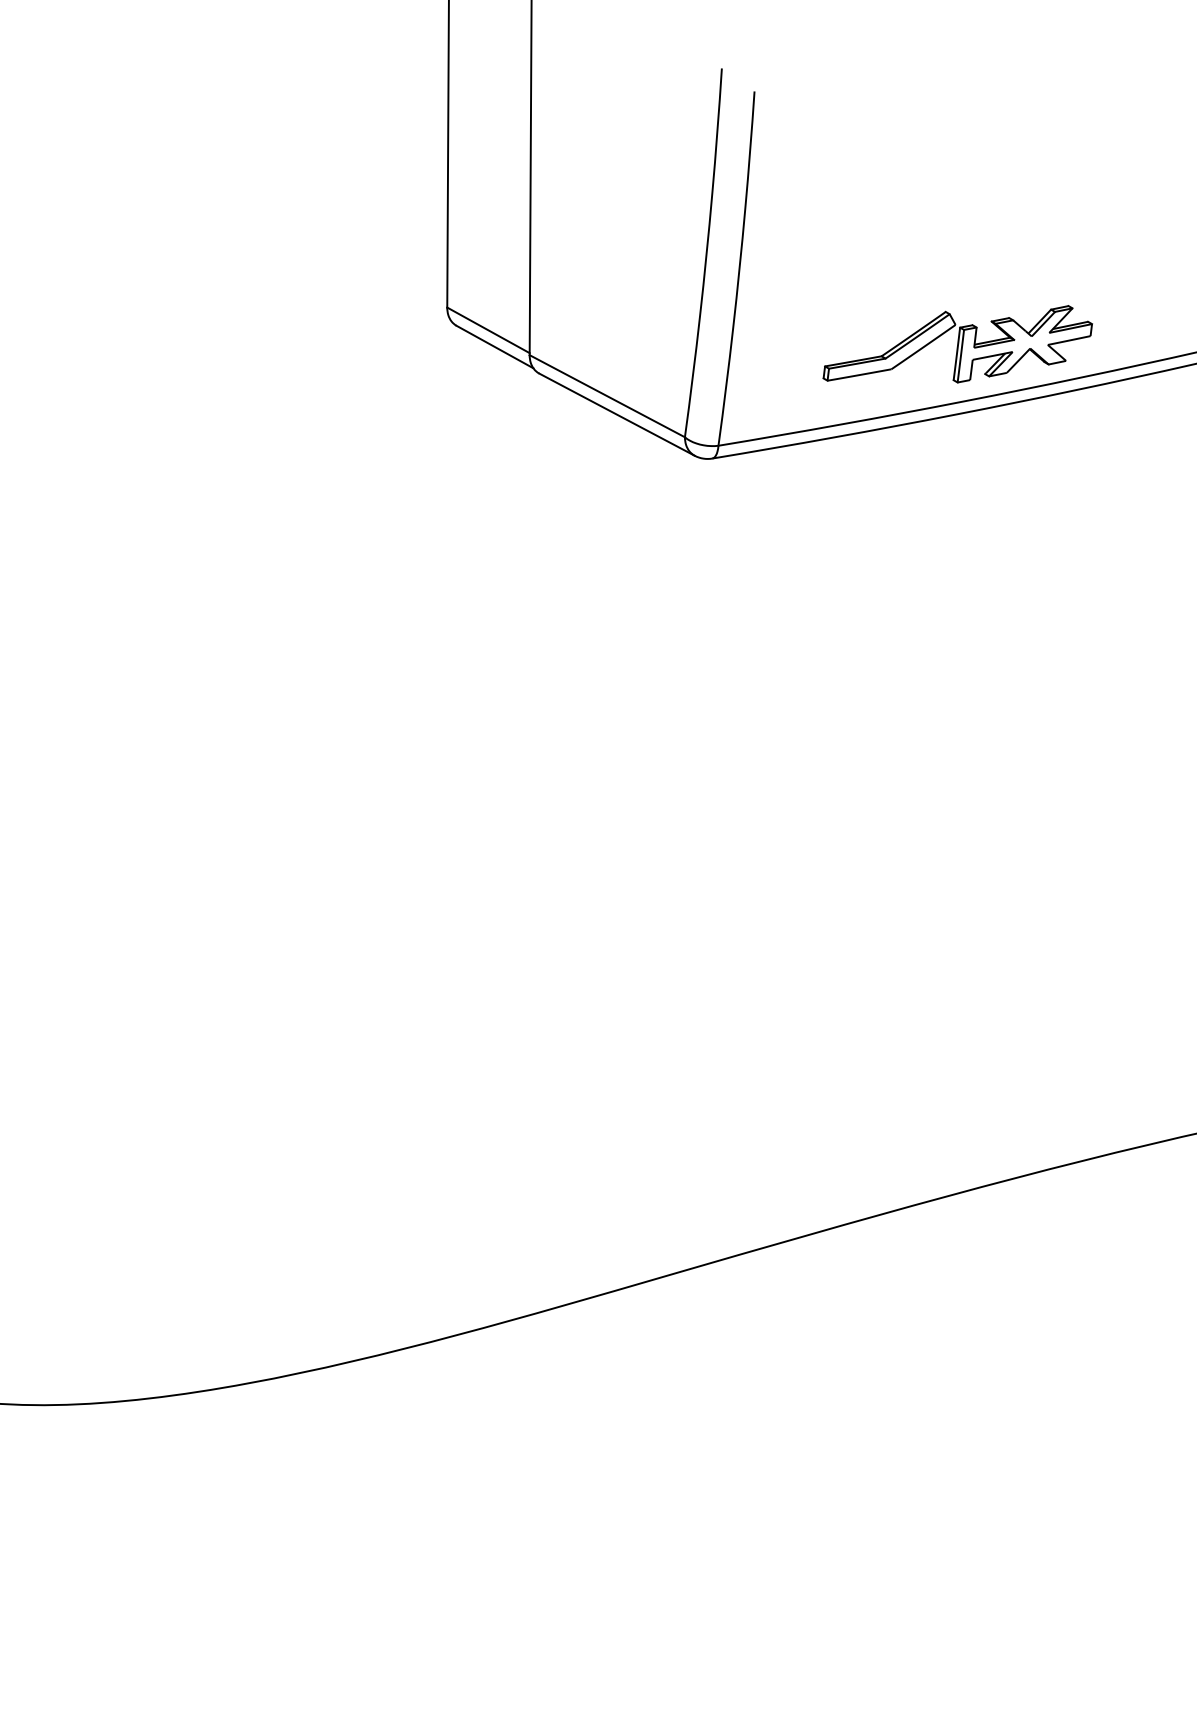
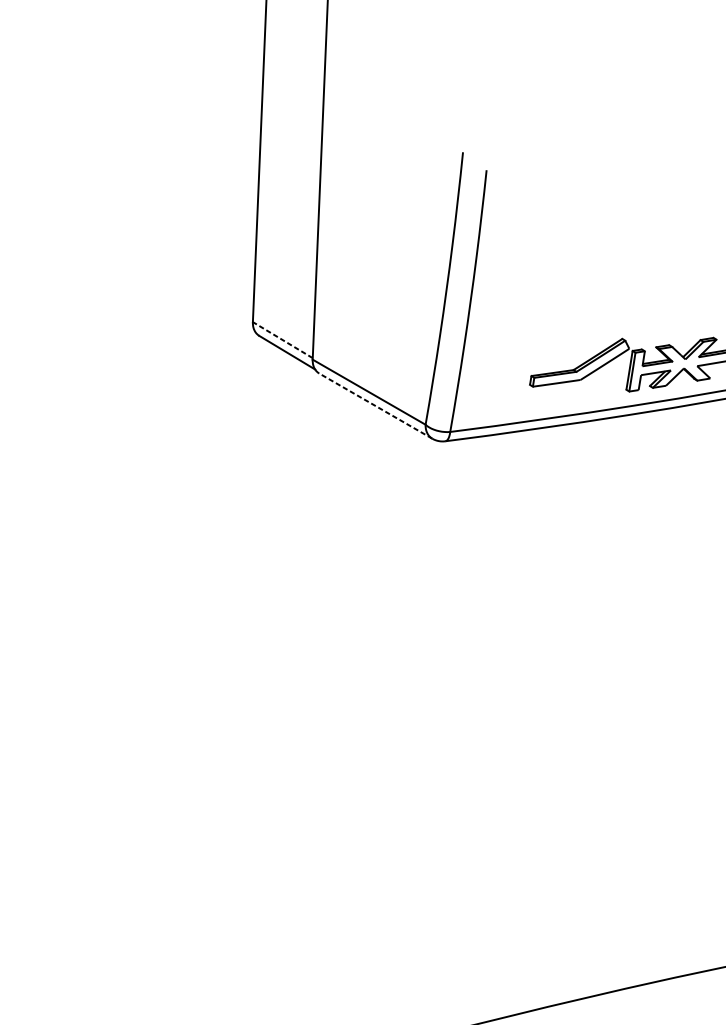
line: (488, 330) -> (282, 340), solid -> dashed
line: (616, 414) -> (375, 406), solid -> dashed

